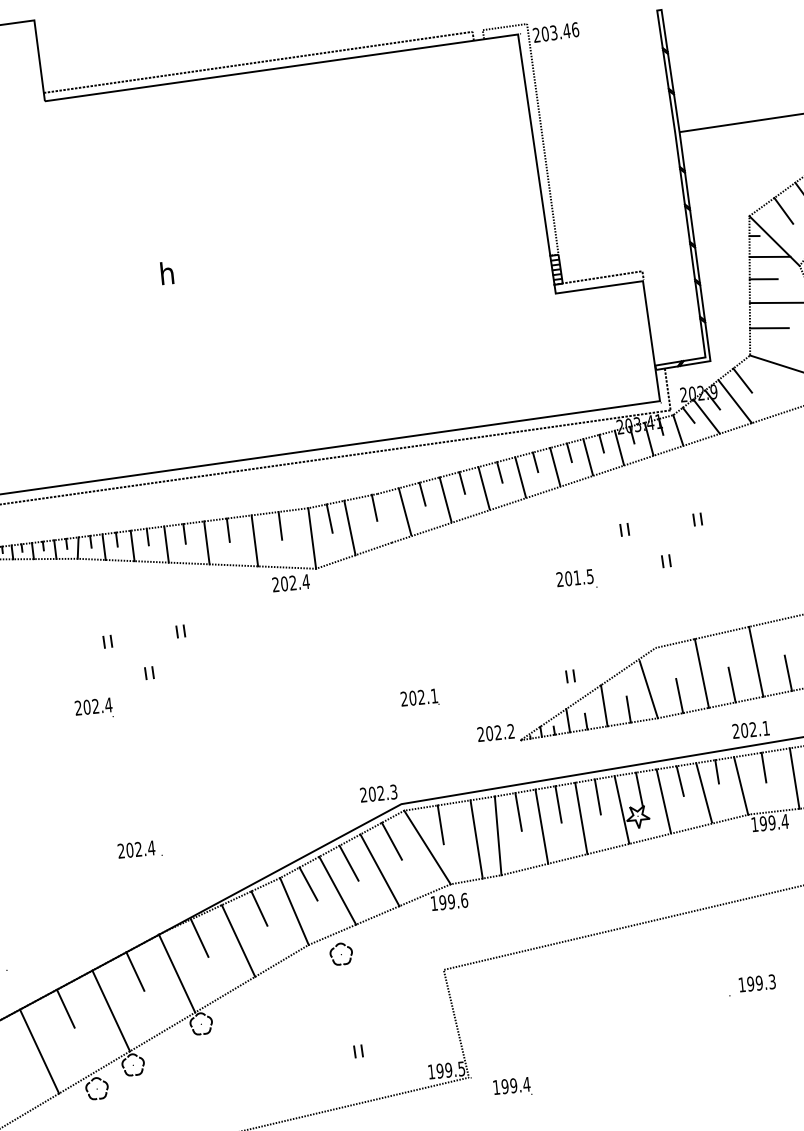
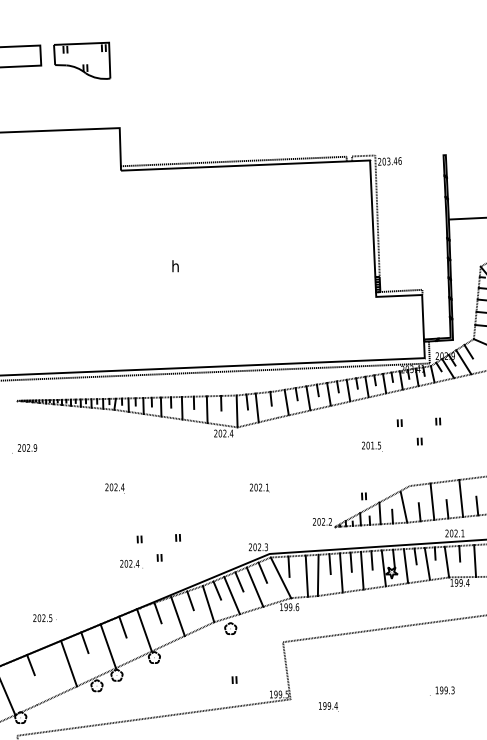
part: (146, 666) -> (158, 554), moved
text: (419, 697) -> (259, 487), moved
text: (752, 984) -> (442, 690), moved
text: (512, 1086) -> (328, 706), moved

